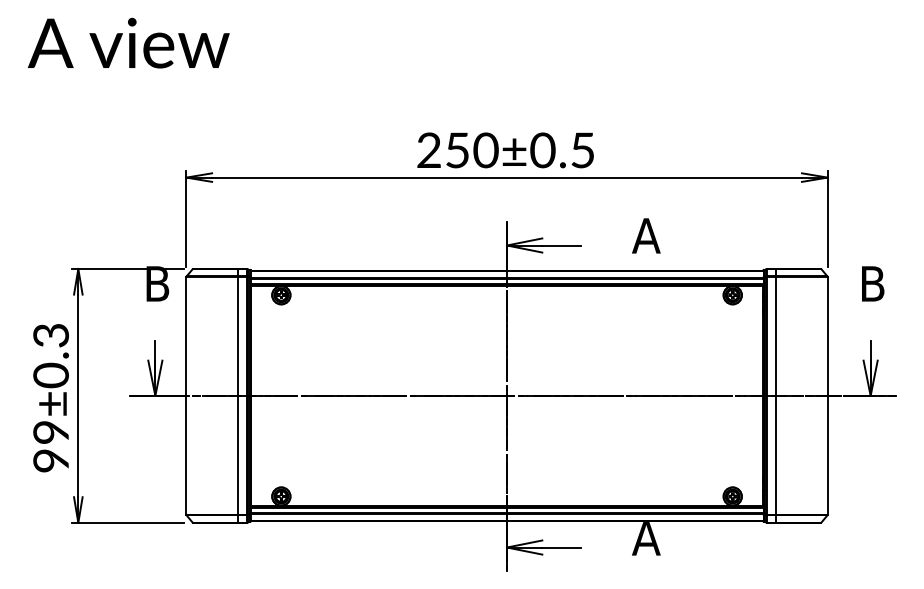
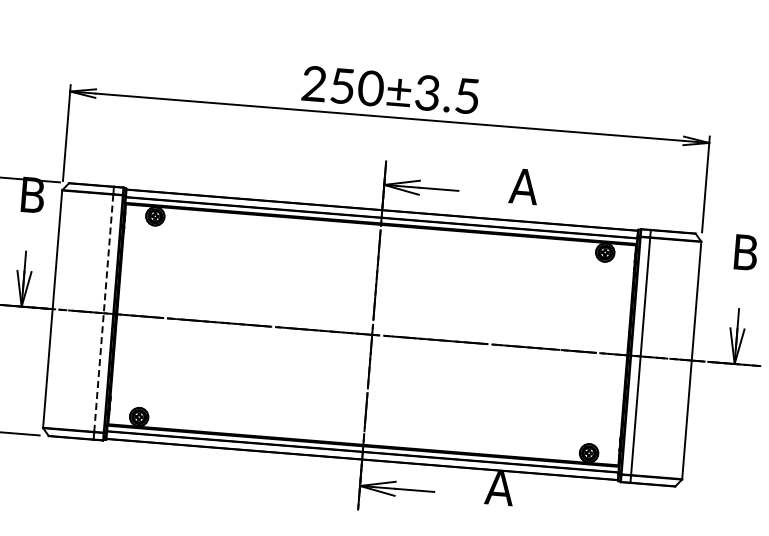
text: (542, 150) -> (427, 93), 250±0.5 -> 250±3.5
line: (237, 395) -> (103, 312), solid -> dashed

